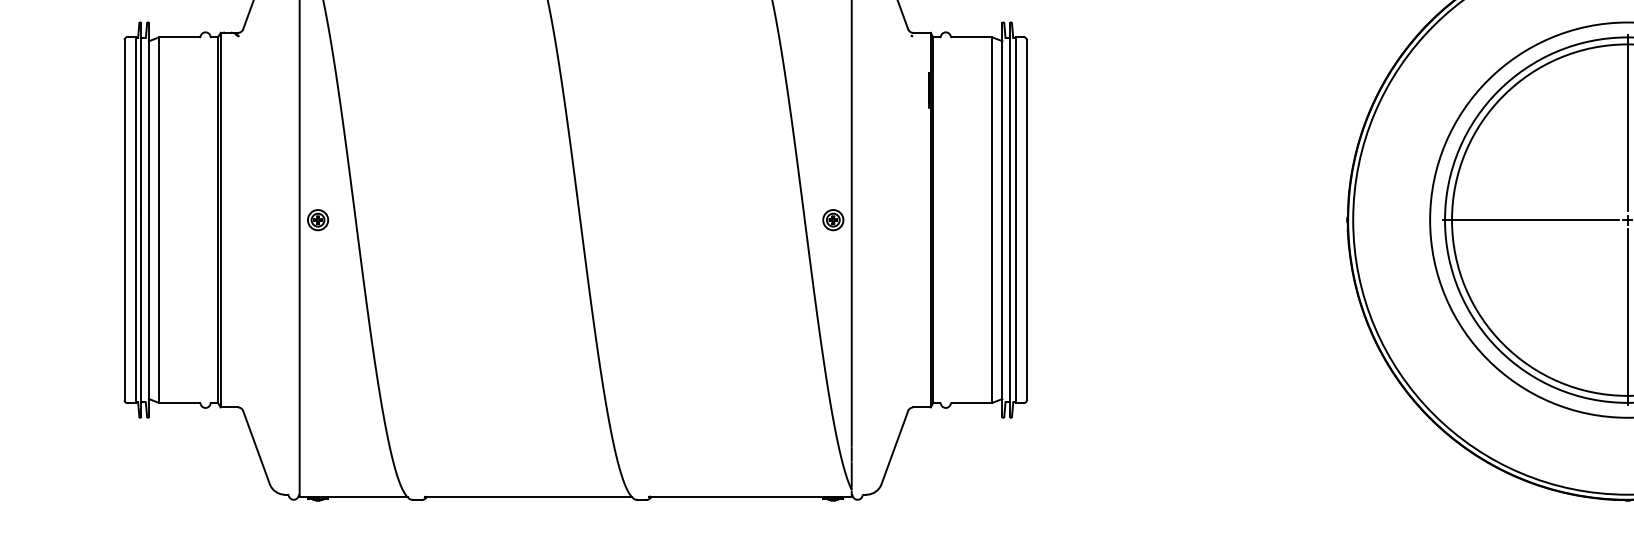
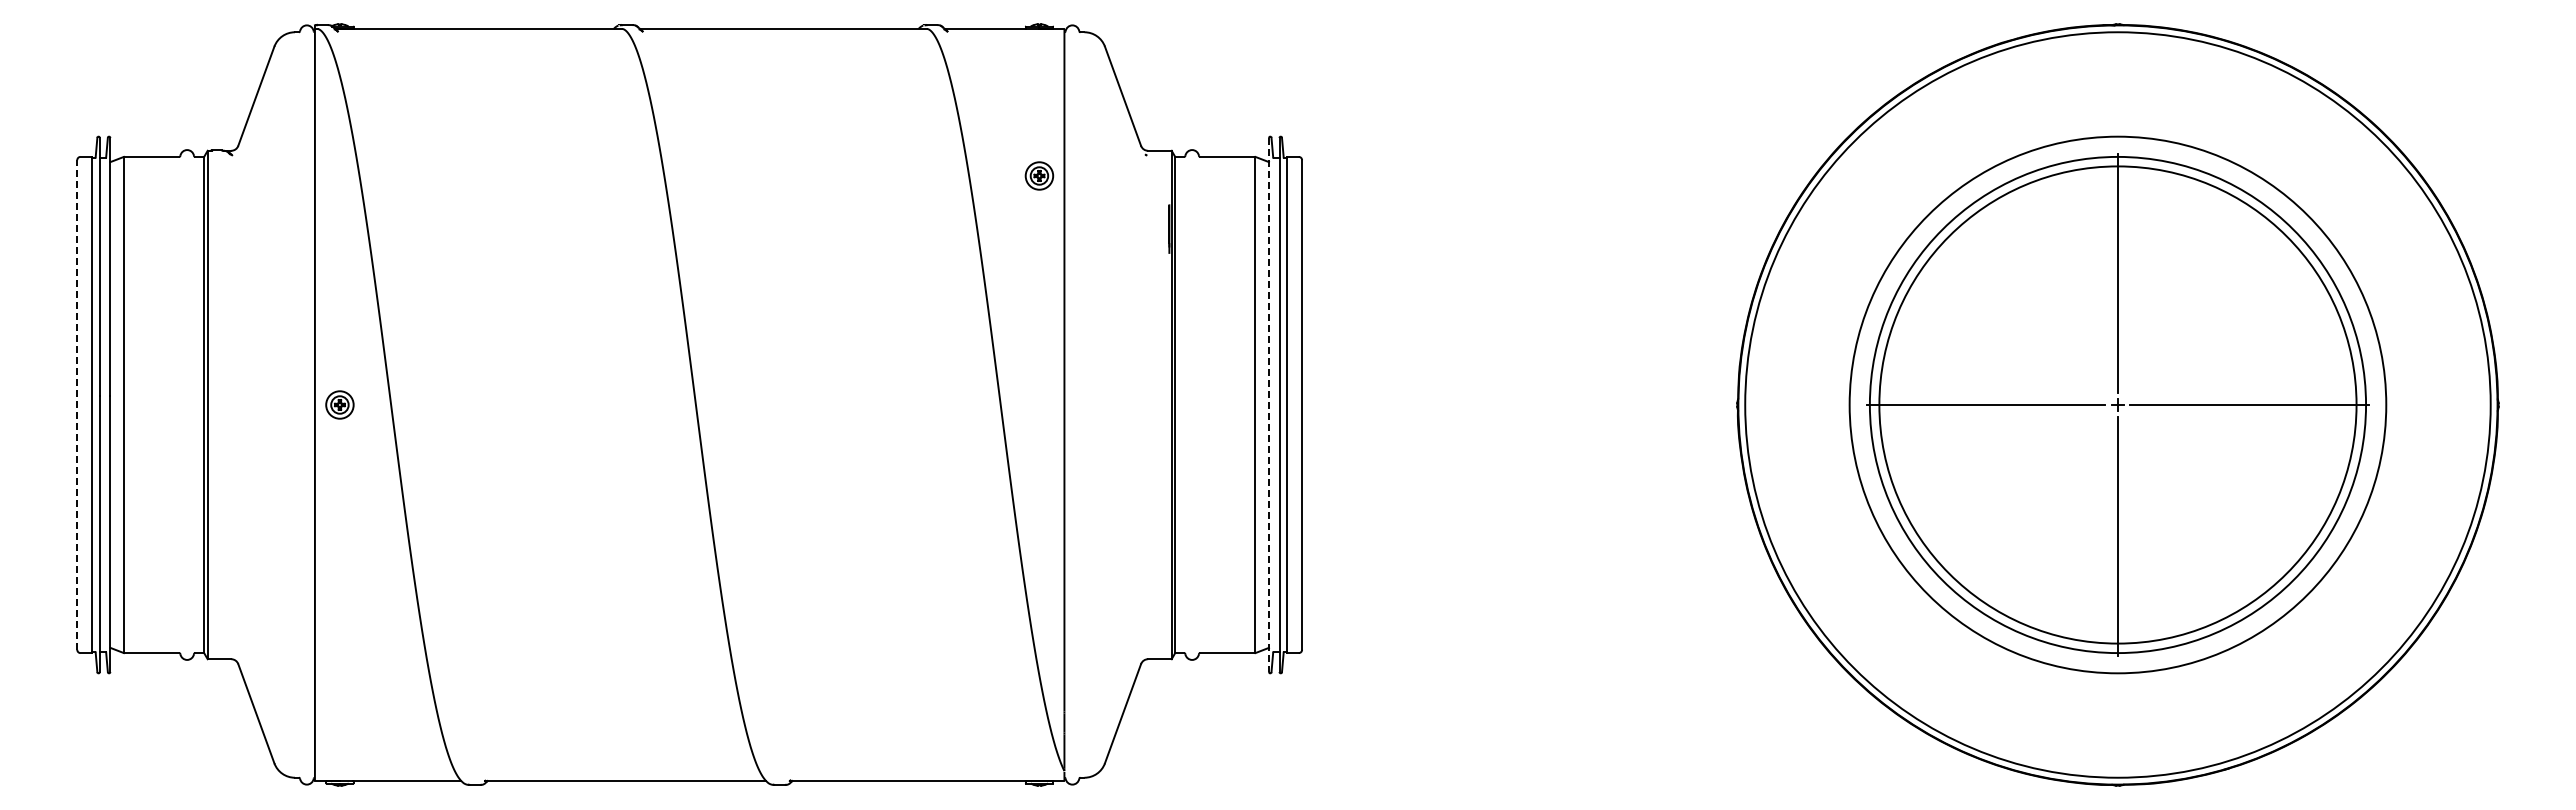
part: (833, 219) -> (1039, 175), moved
line: (124, 220) -> (77, 405), solid -> dashed
line: (1002, 220) -> (1269, 405), solid -> dashed

